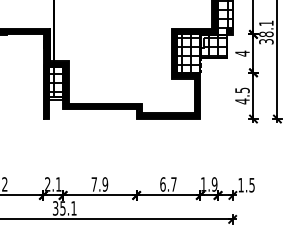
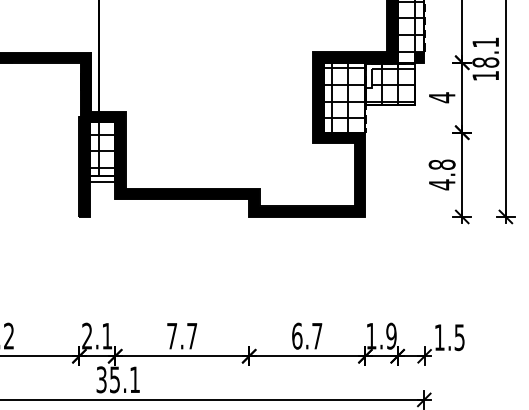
text: (266, 41) -> (485, 75), 38.1 -> 18.1
text: (242, 90) -> (442, 164), 4.5 -> 4.8
text: (105, 184) -> (192, 336), 7.9 -> 7.7

